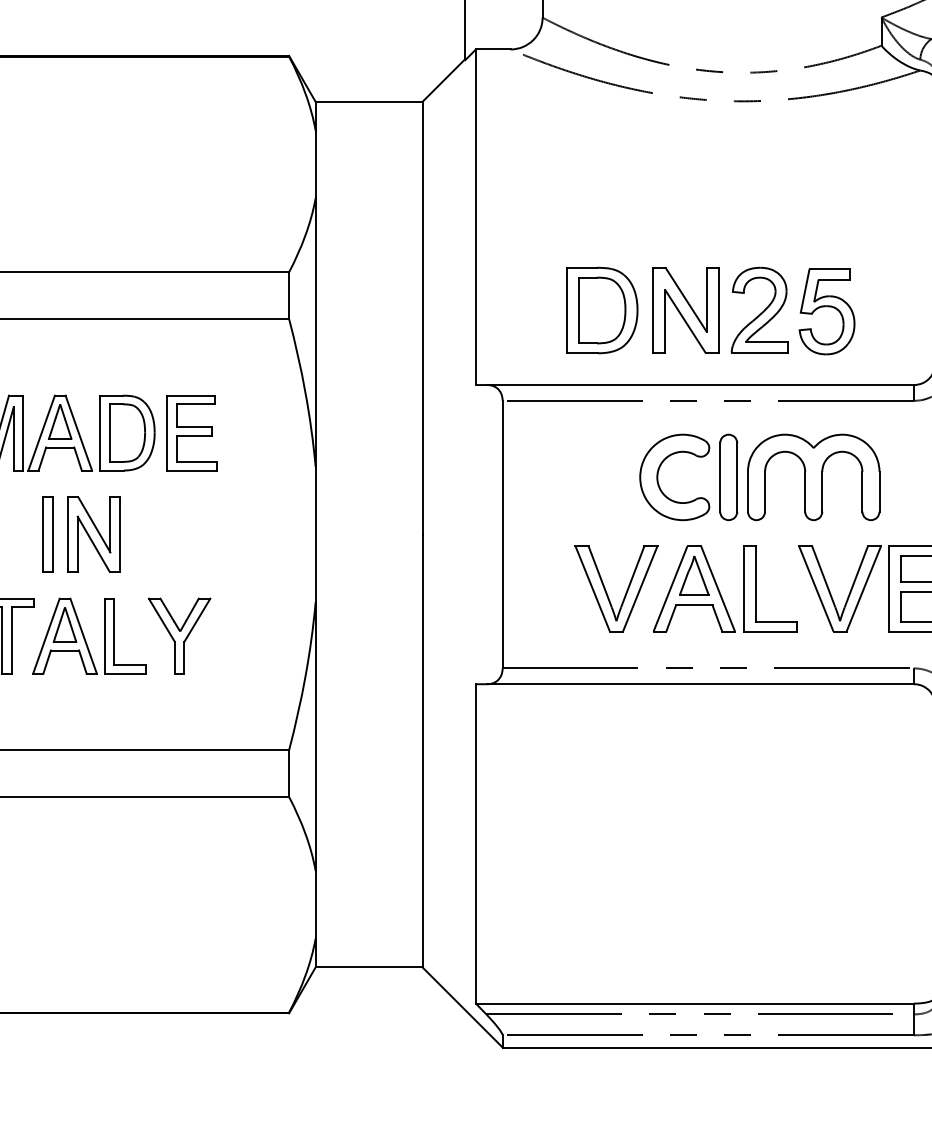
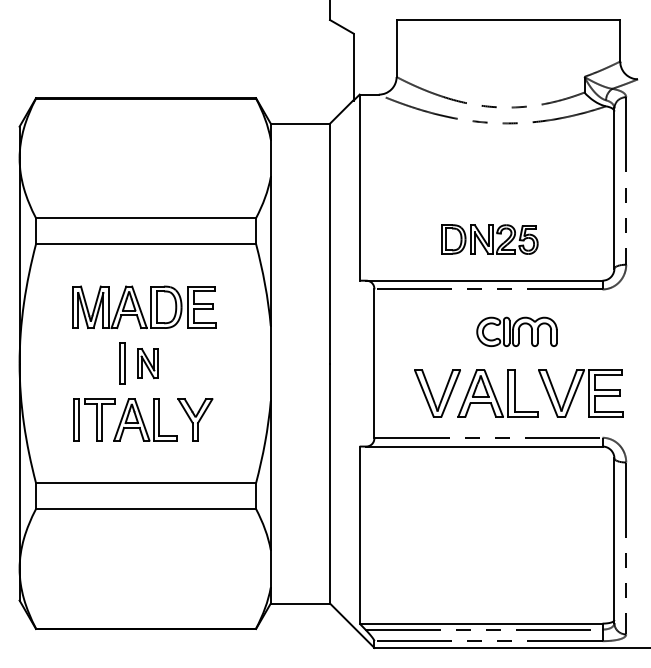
part: (710, 310) -> (489, 239), size x0.6
part: (758, 476) -> (516, 331), size x0.6
part: (93, 534) -> (147, 363), size x0.7

